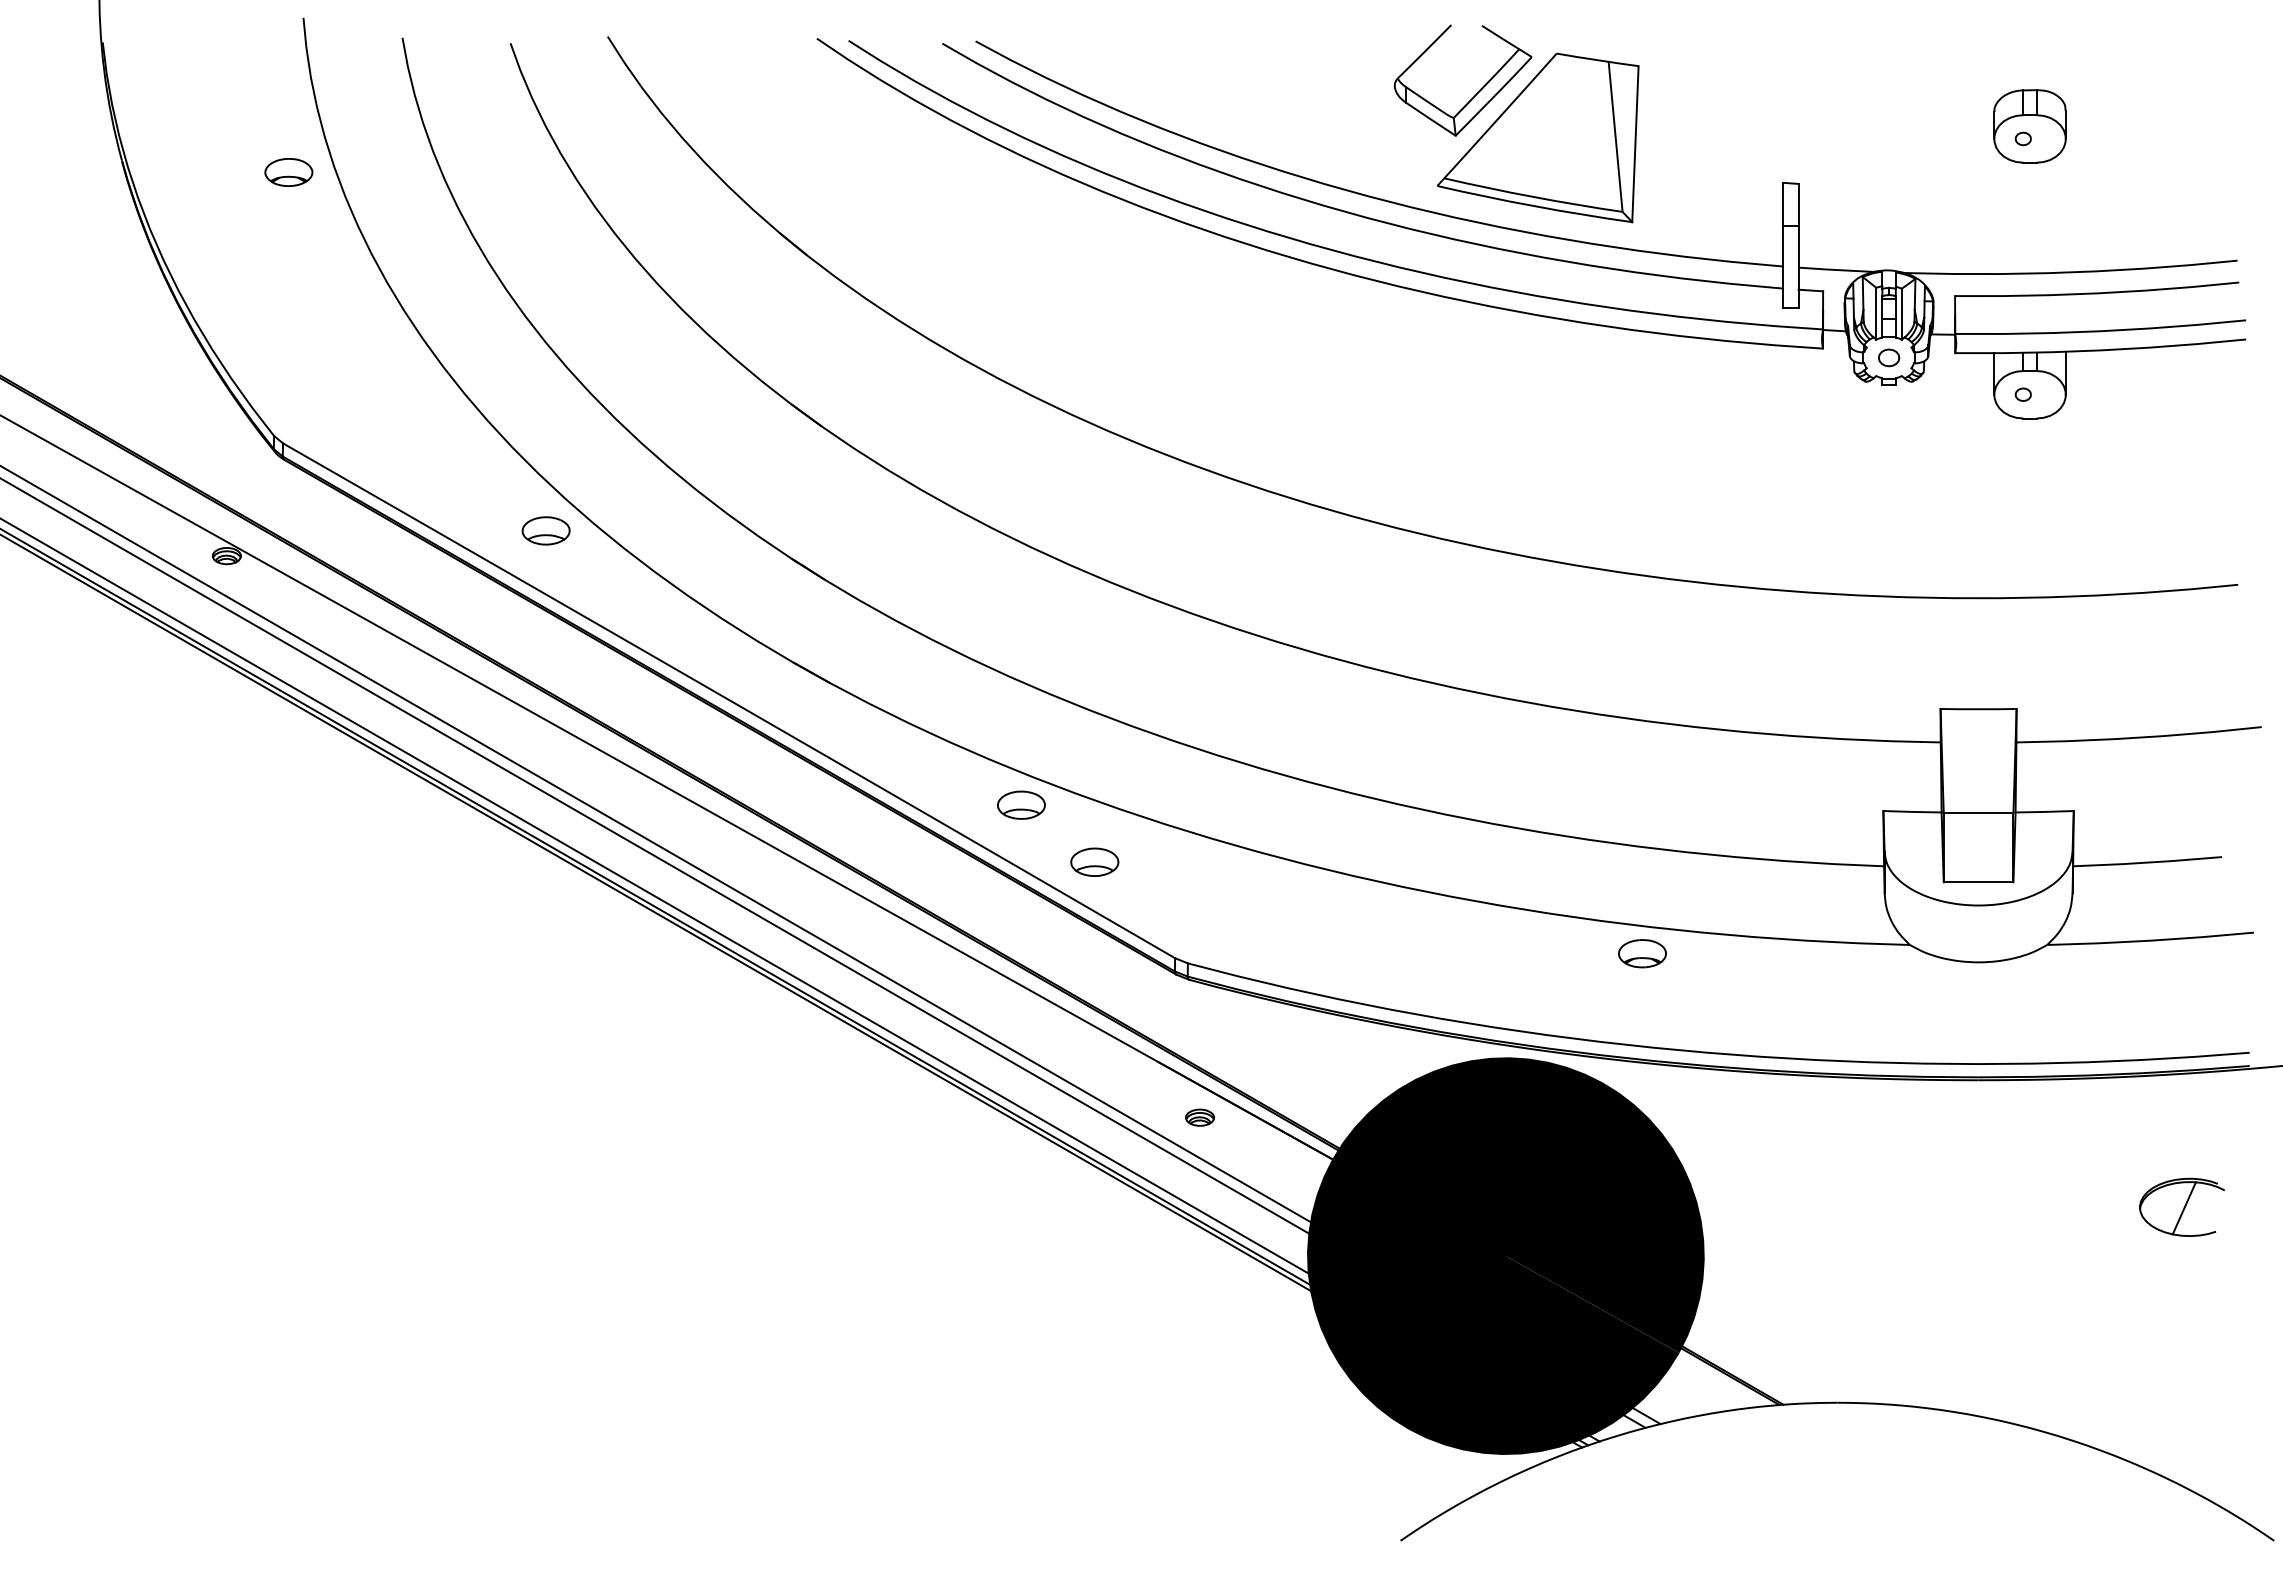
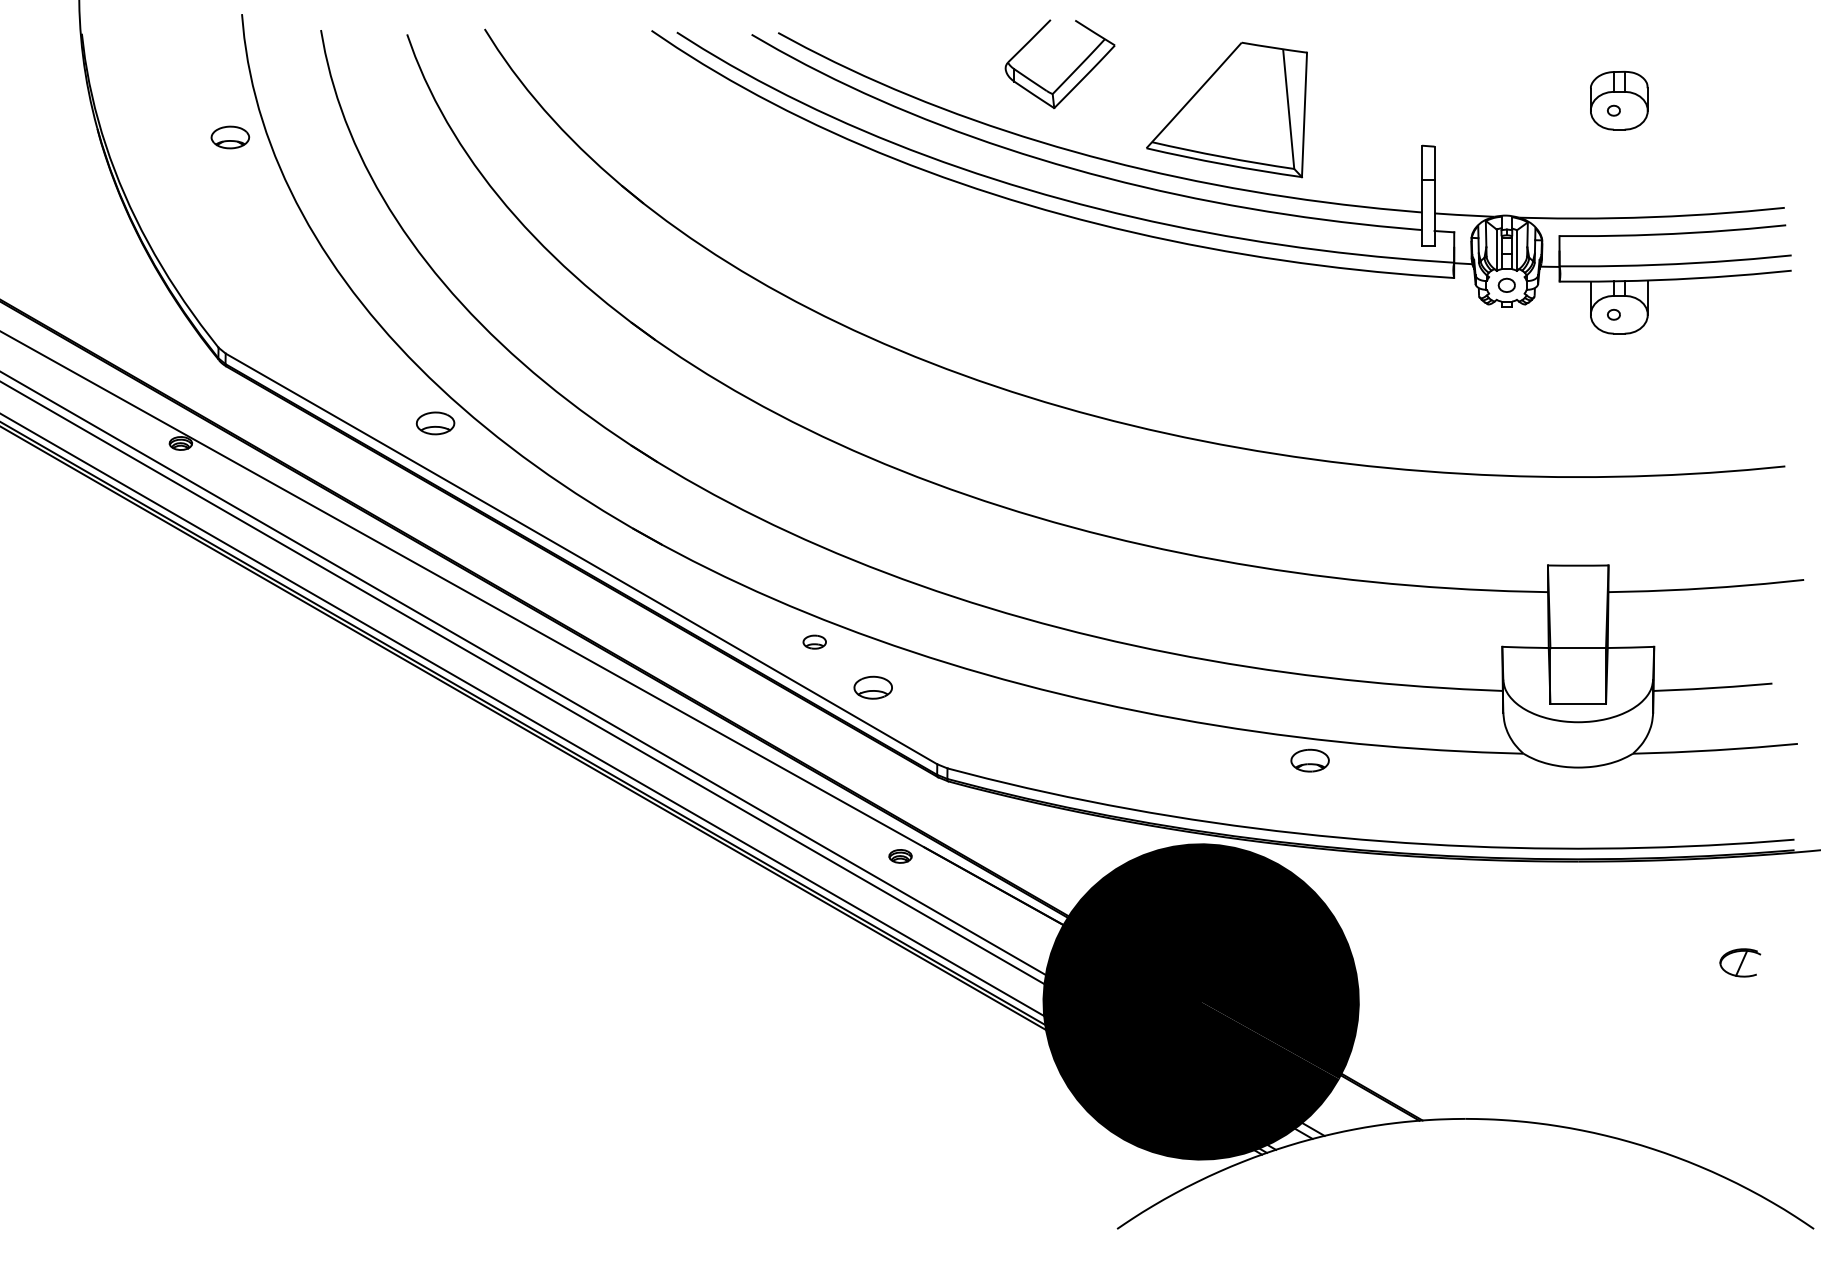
part: (1477, 91) -> (1071, 72), moved
part: (1021, 804) -> (814, 641), size x0.6
part: (1199, 1117) -> (900, 856), moved
part: (2181, 1206) -> (1740, 962), size x0.6

